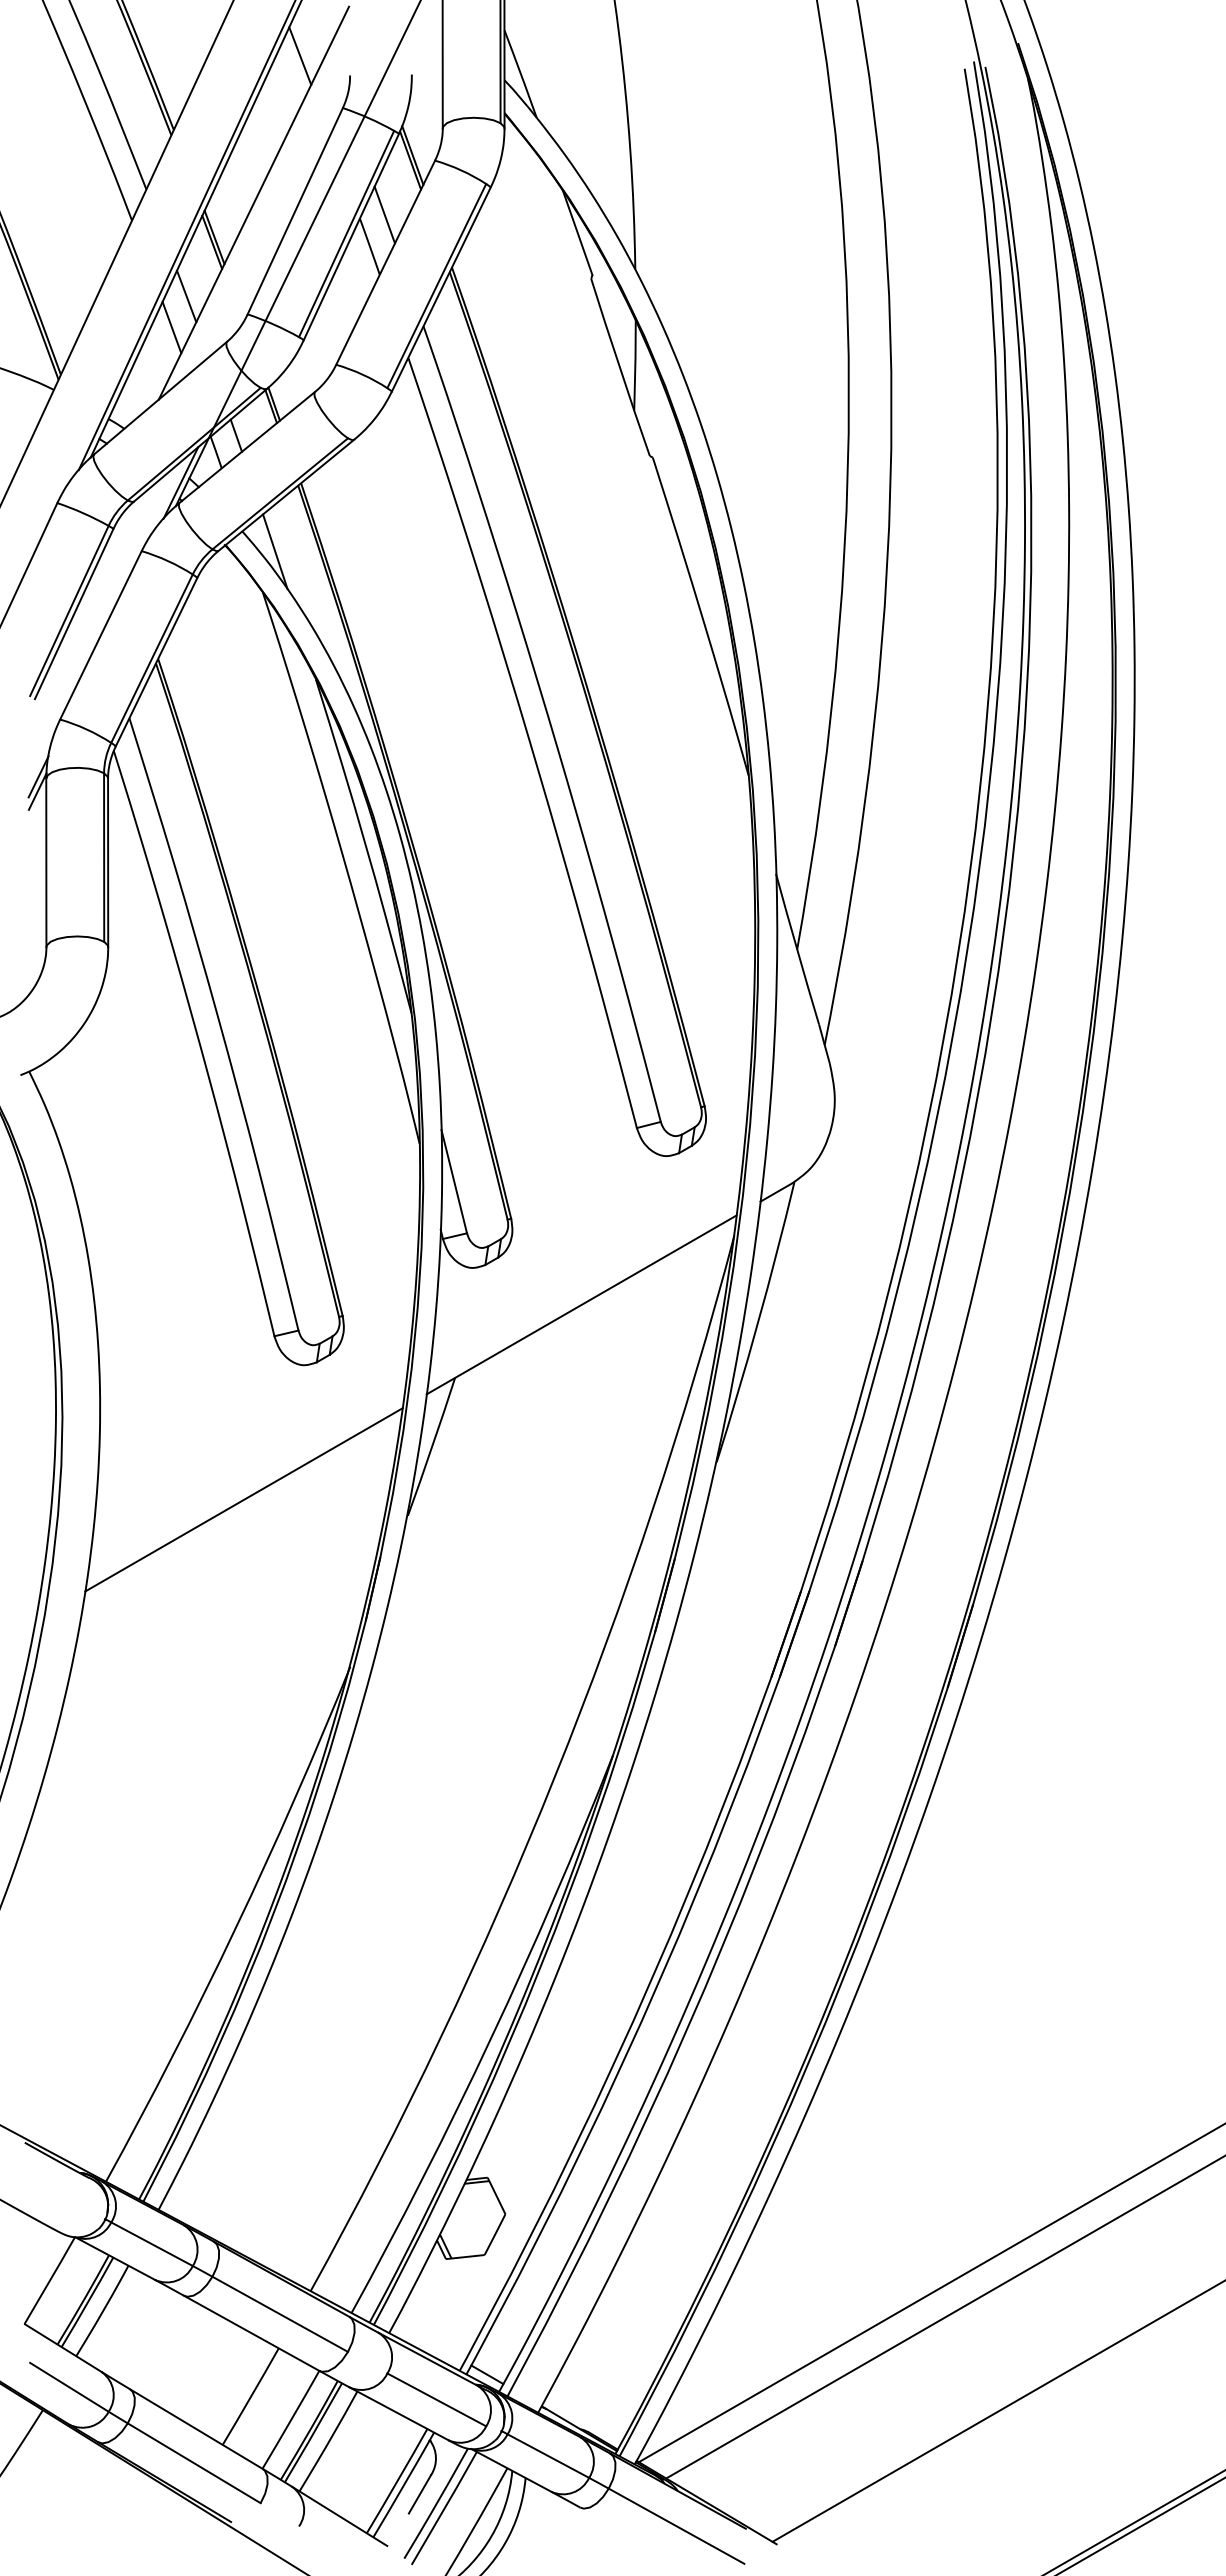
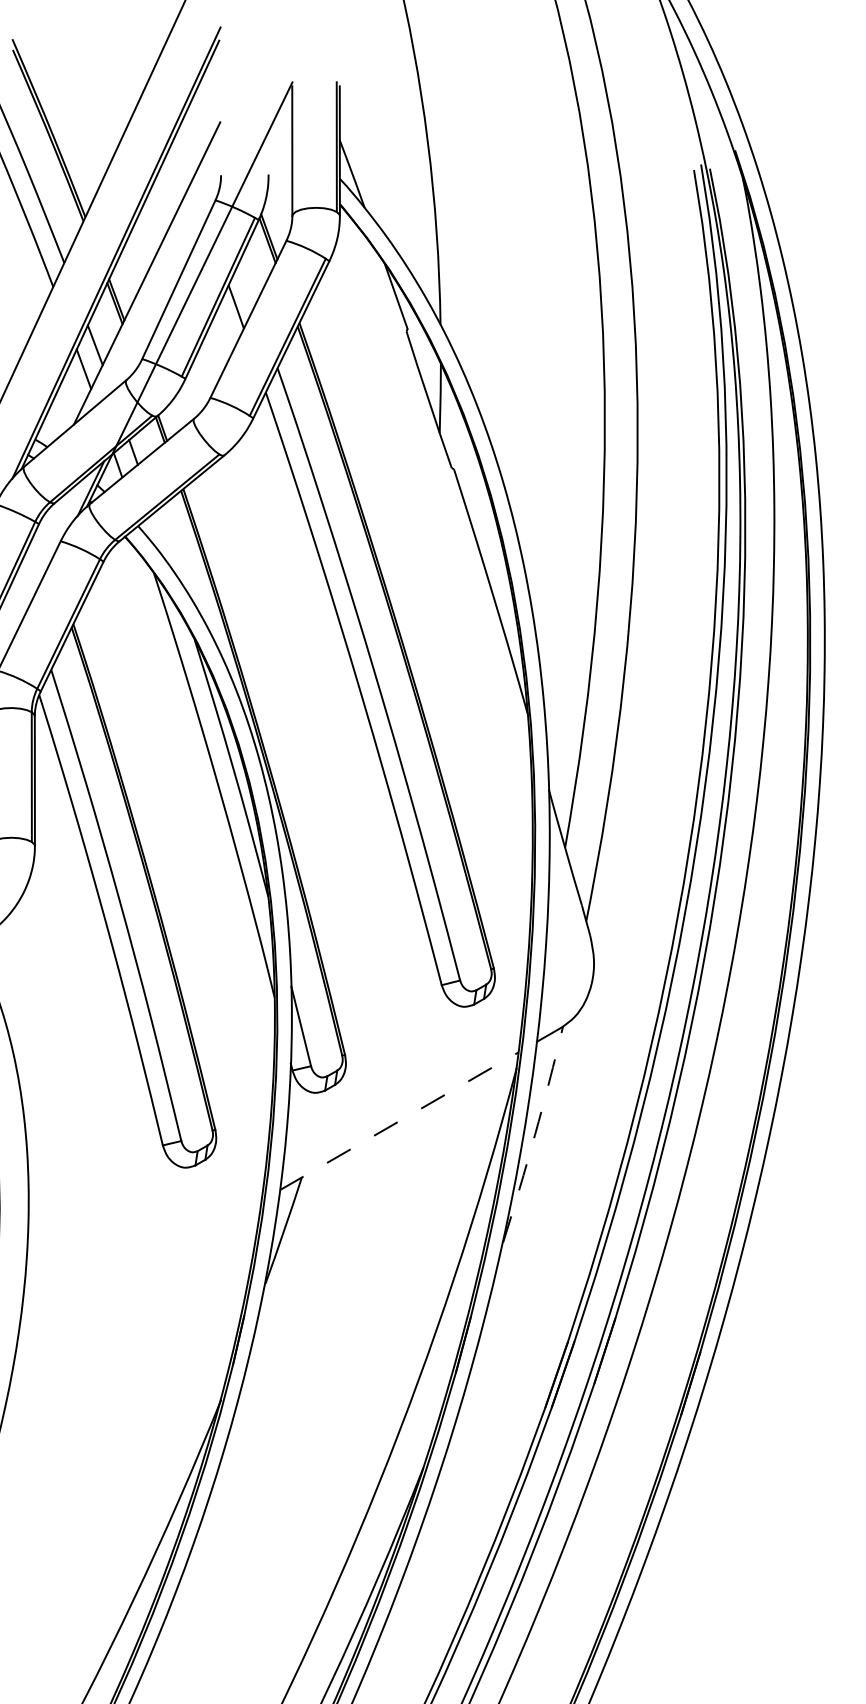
line: (300, 55) -> (182, 159), removed
line: (384, 214) -> (247, 282), removed
line: (275, 551) -> (163, 541), removed
line: (581, 1304) -> (399, 1120), solid -> dashed
arc: (758, 1322) -> (535, 1134), solid -> dashed
line: (243, 1499) -> (139, 1271), removed

